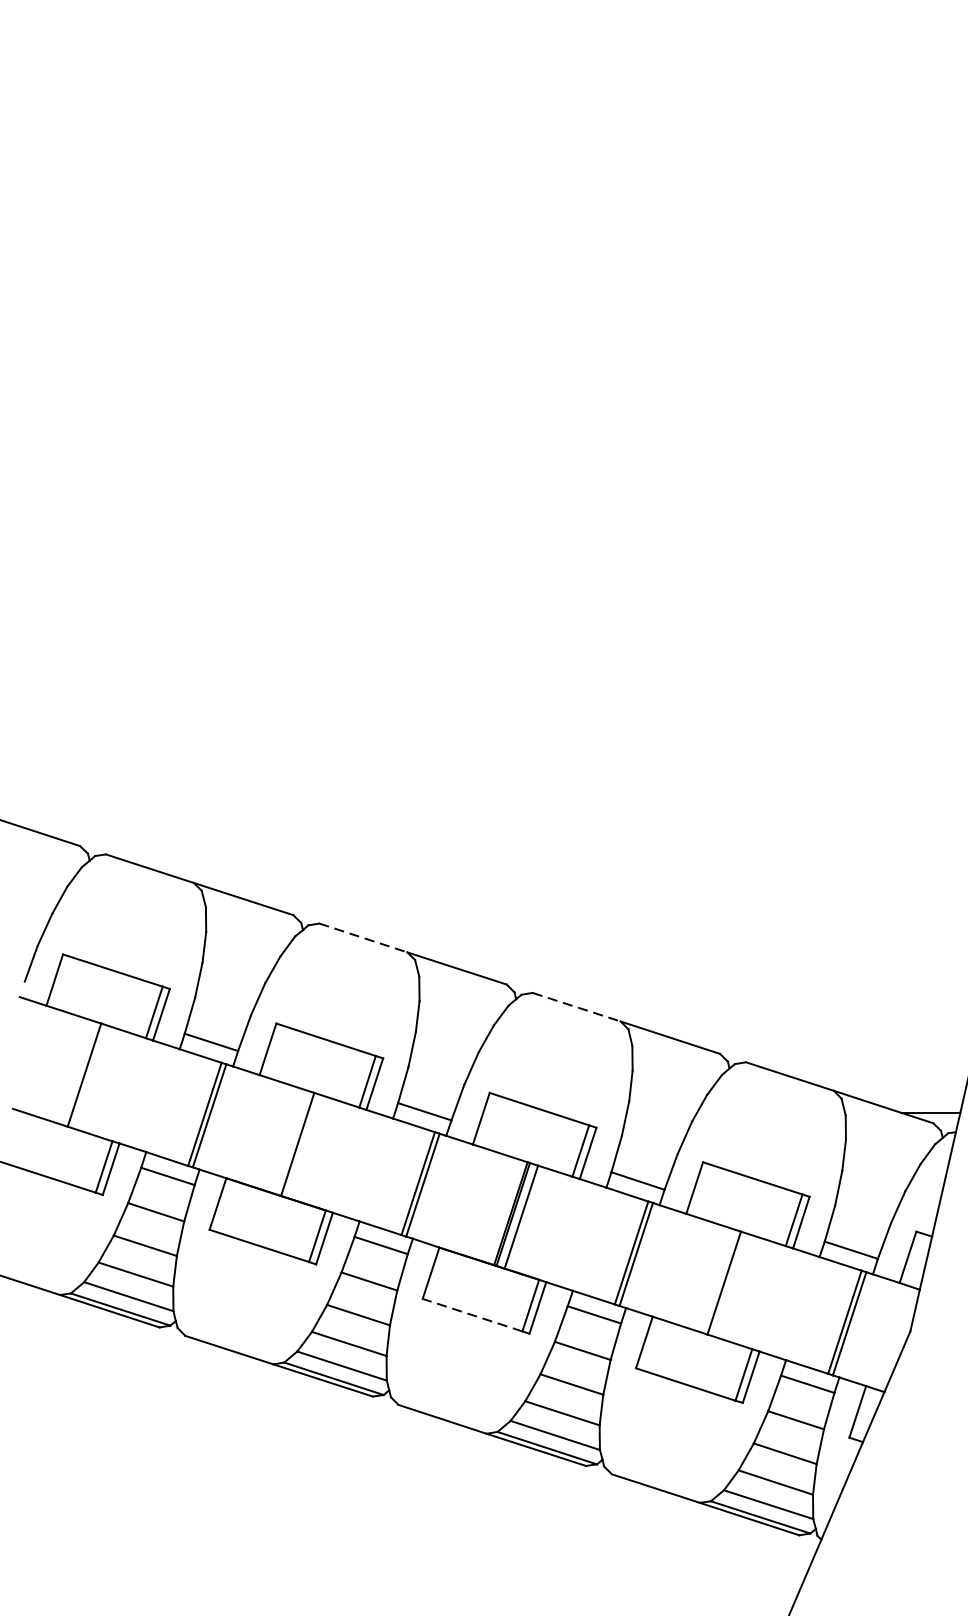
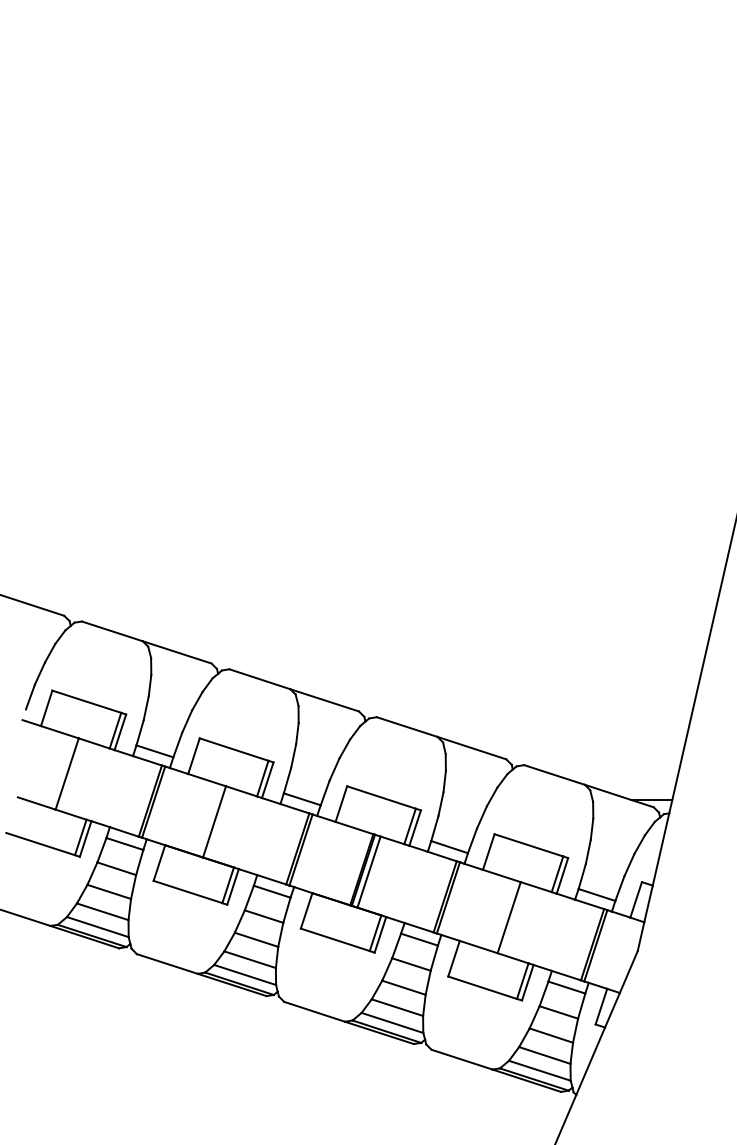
line: (362, 938) -> (259, 679), dashed -> solid
line: (577, 1007) -> (407, 727), dashed -> solid
line: (471, 1314) -> (334, 939), dashed -> solid

